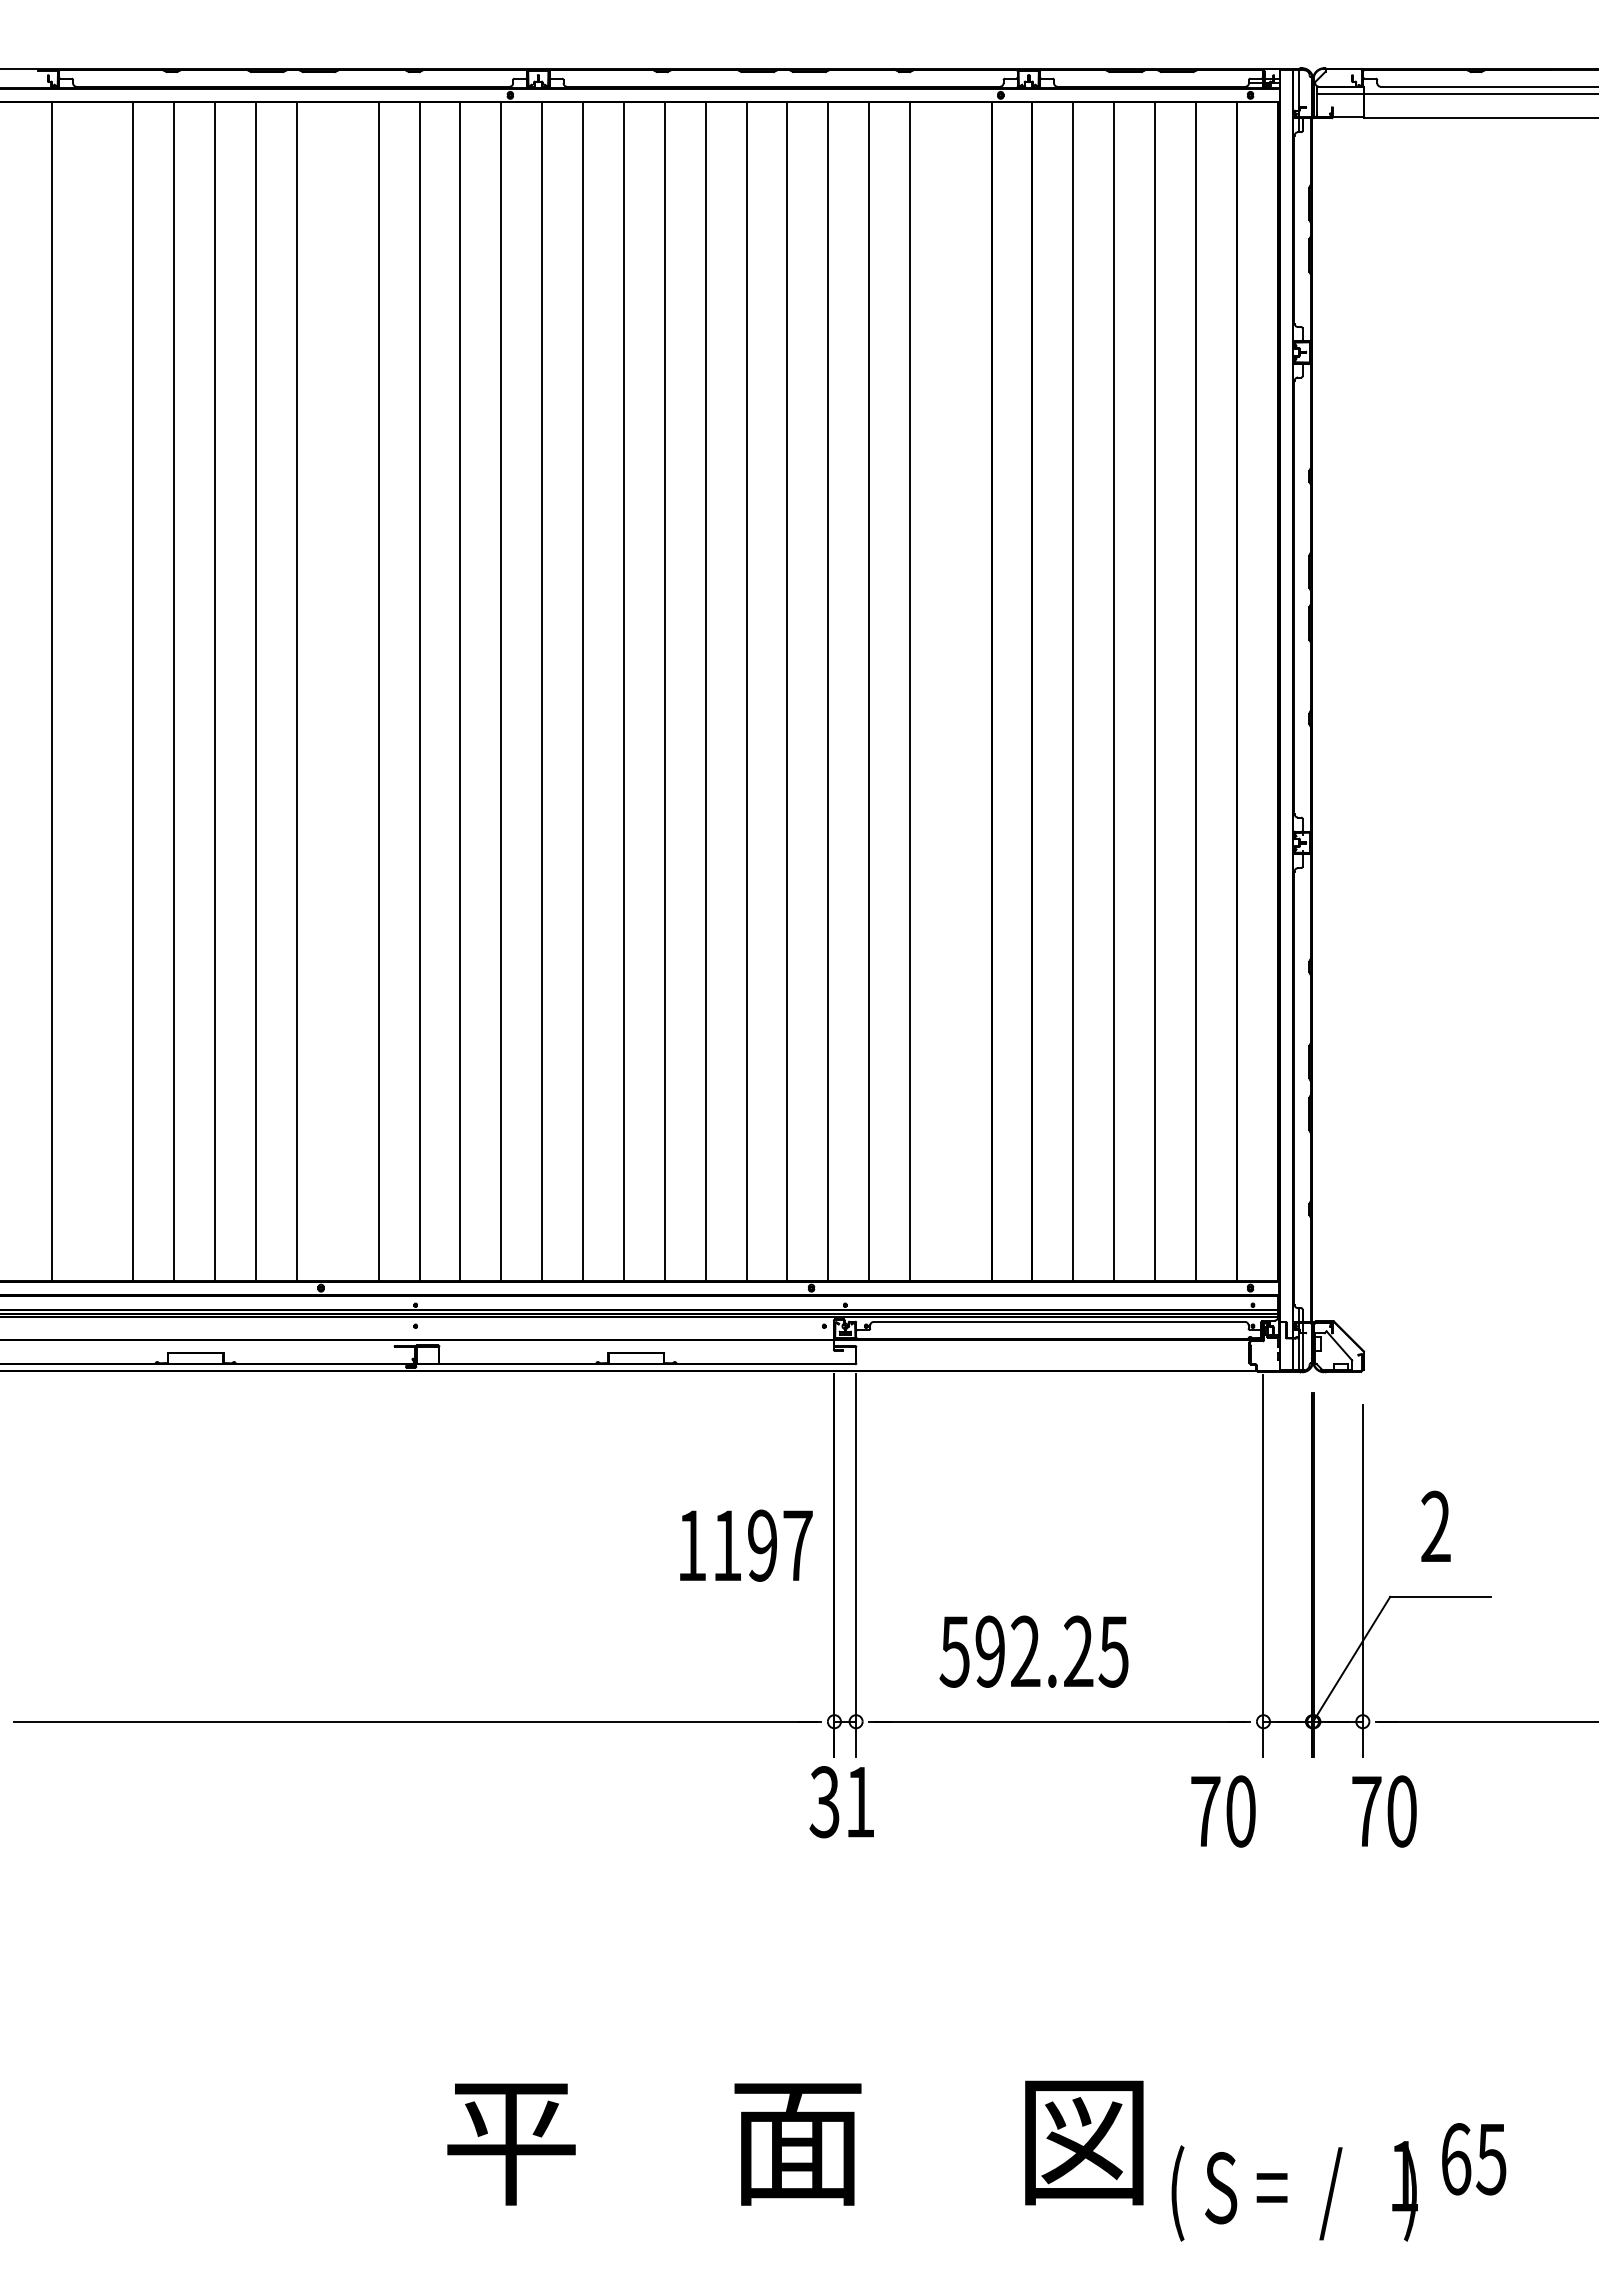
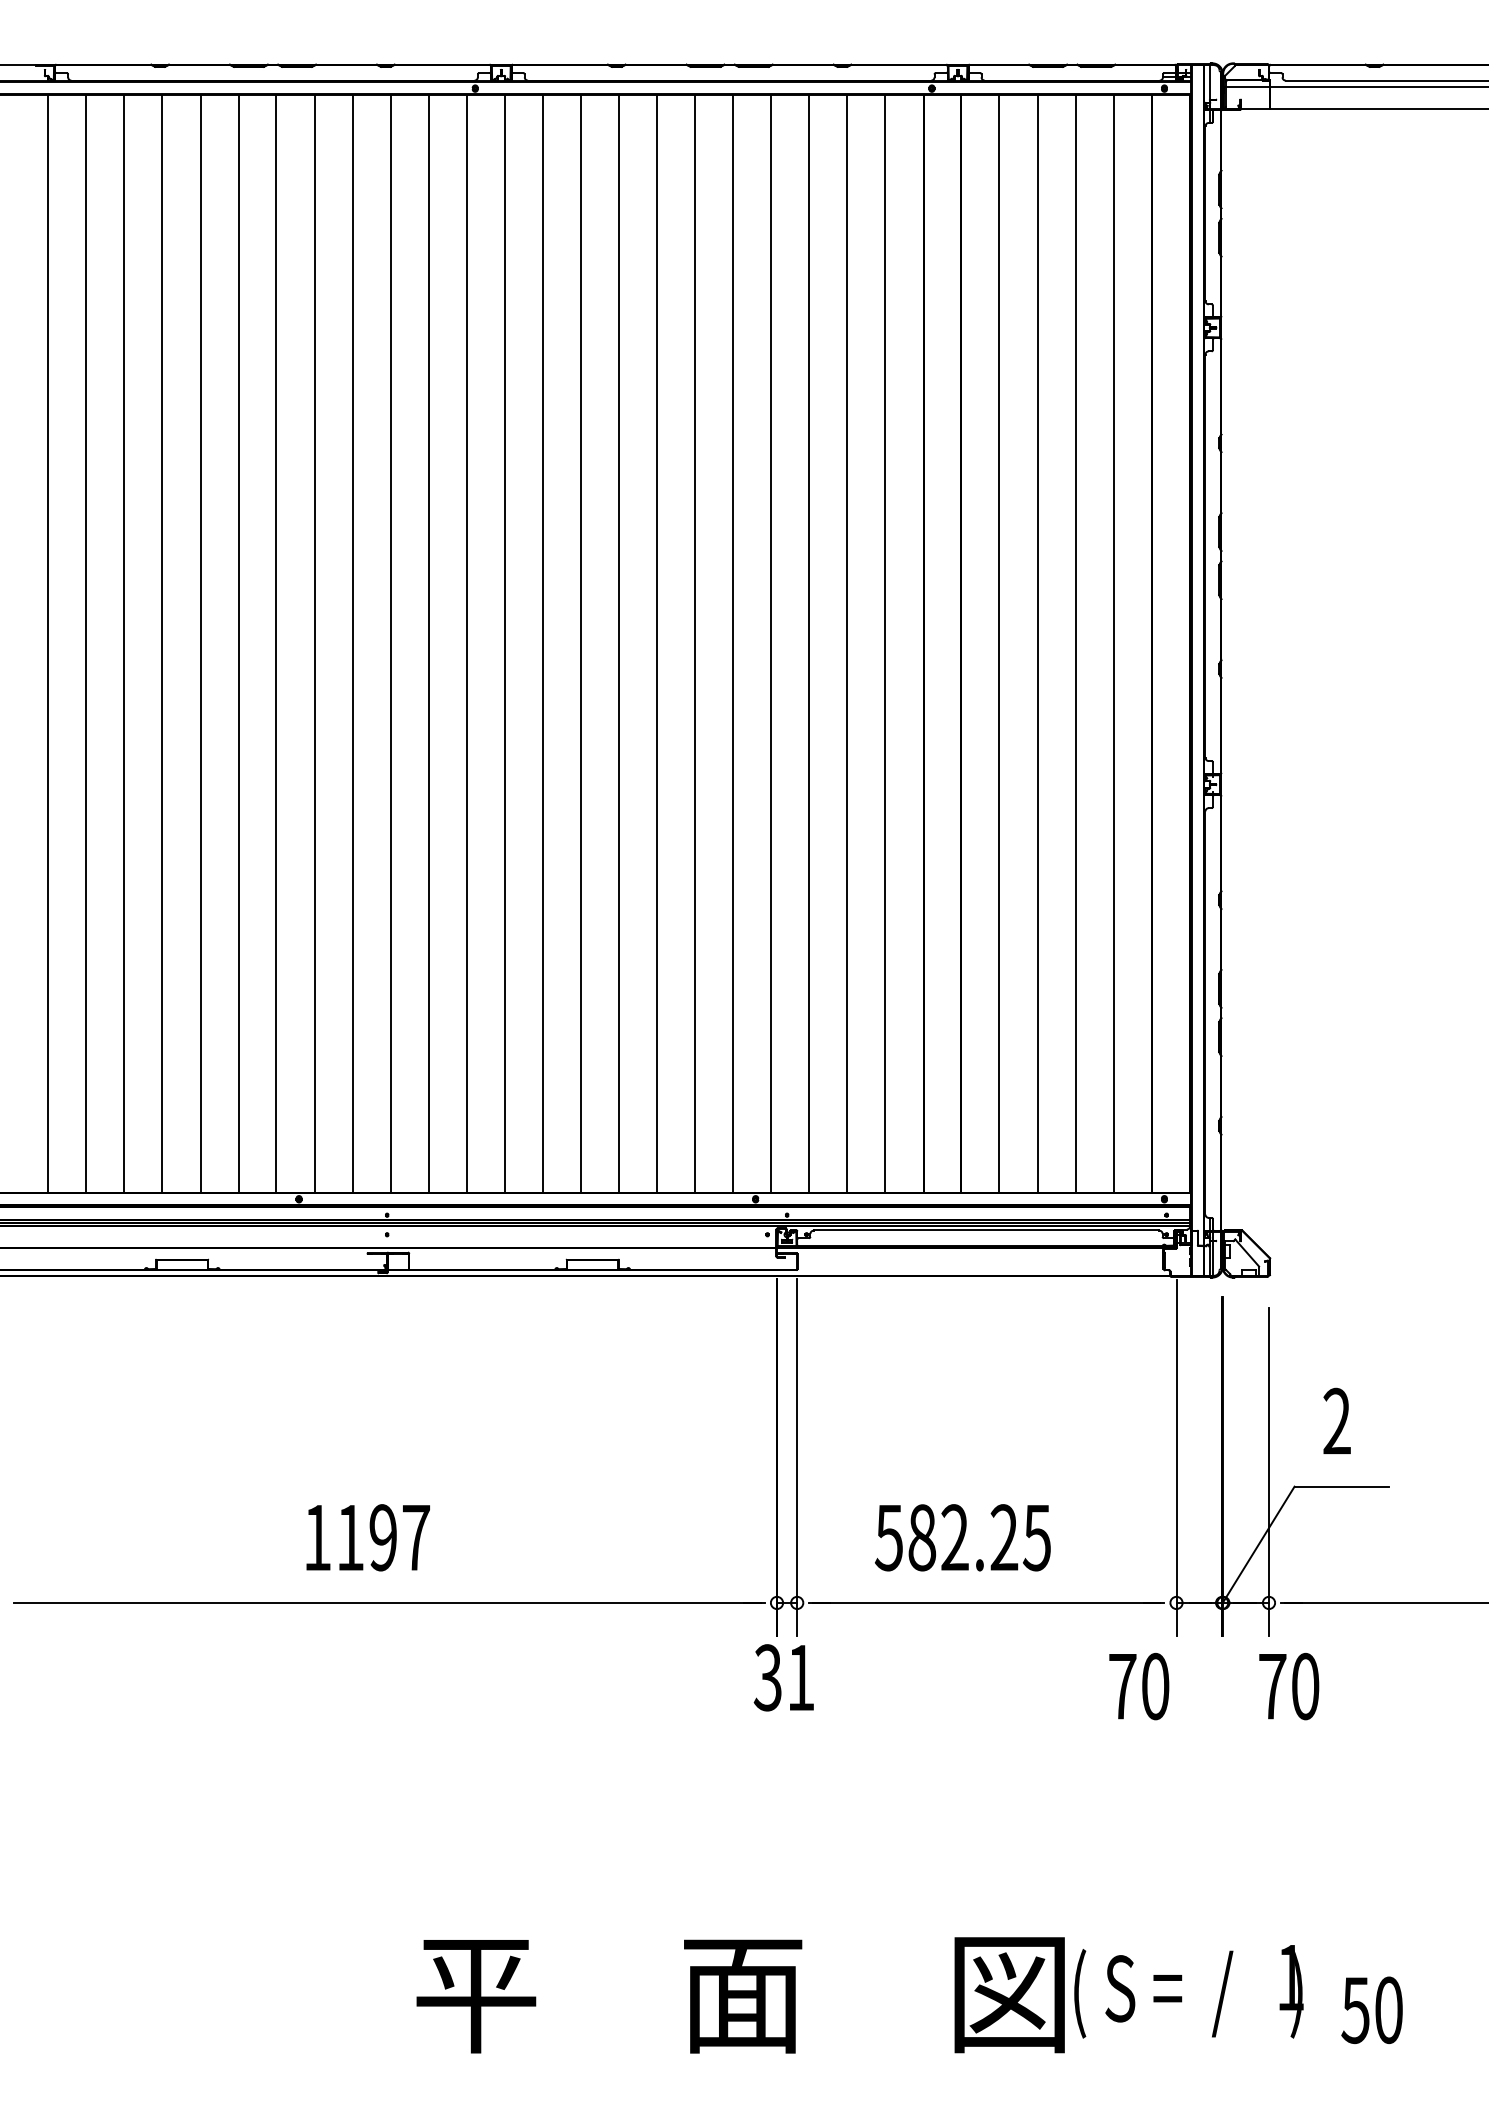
line: (92, 691) -> (86, 643), added
line: (337, 691) -> (314, 643), added
line: (950, 691) -> (885, 643), added
text: (746, 1545) -> (368, 1537), moved
text: (990, 1651) -> (922, 1537), 592.25 -> 582.25
text: (1473, 2159) -> (1372, 2010), 65 -> 50
text: (1294, 2191) -> (1188, 1991), moved

